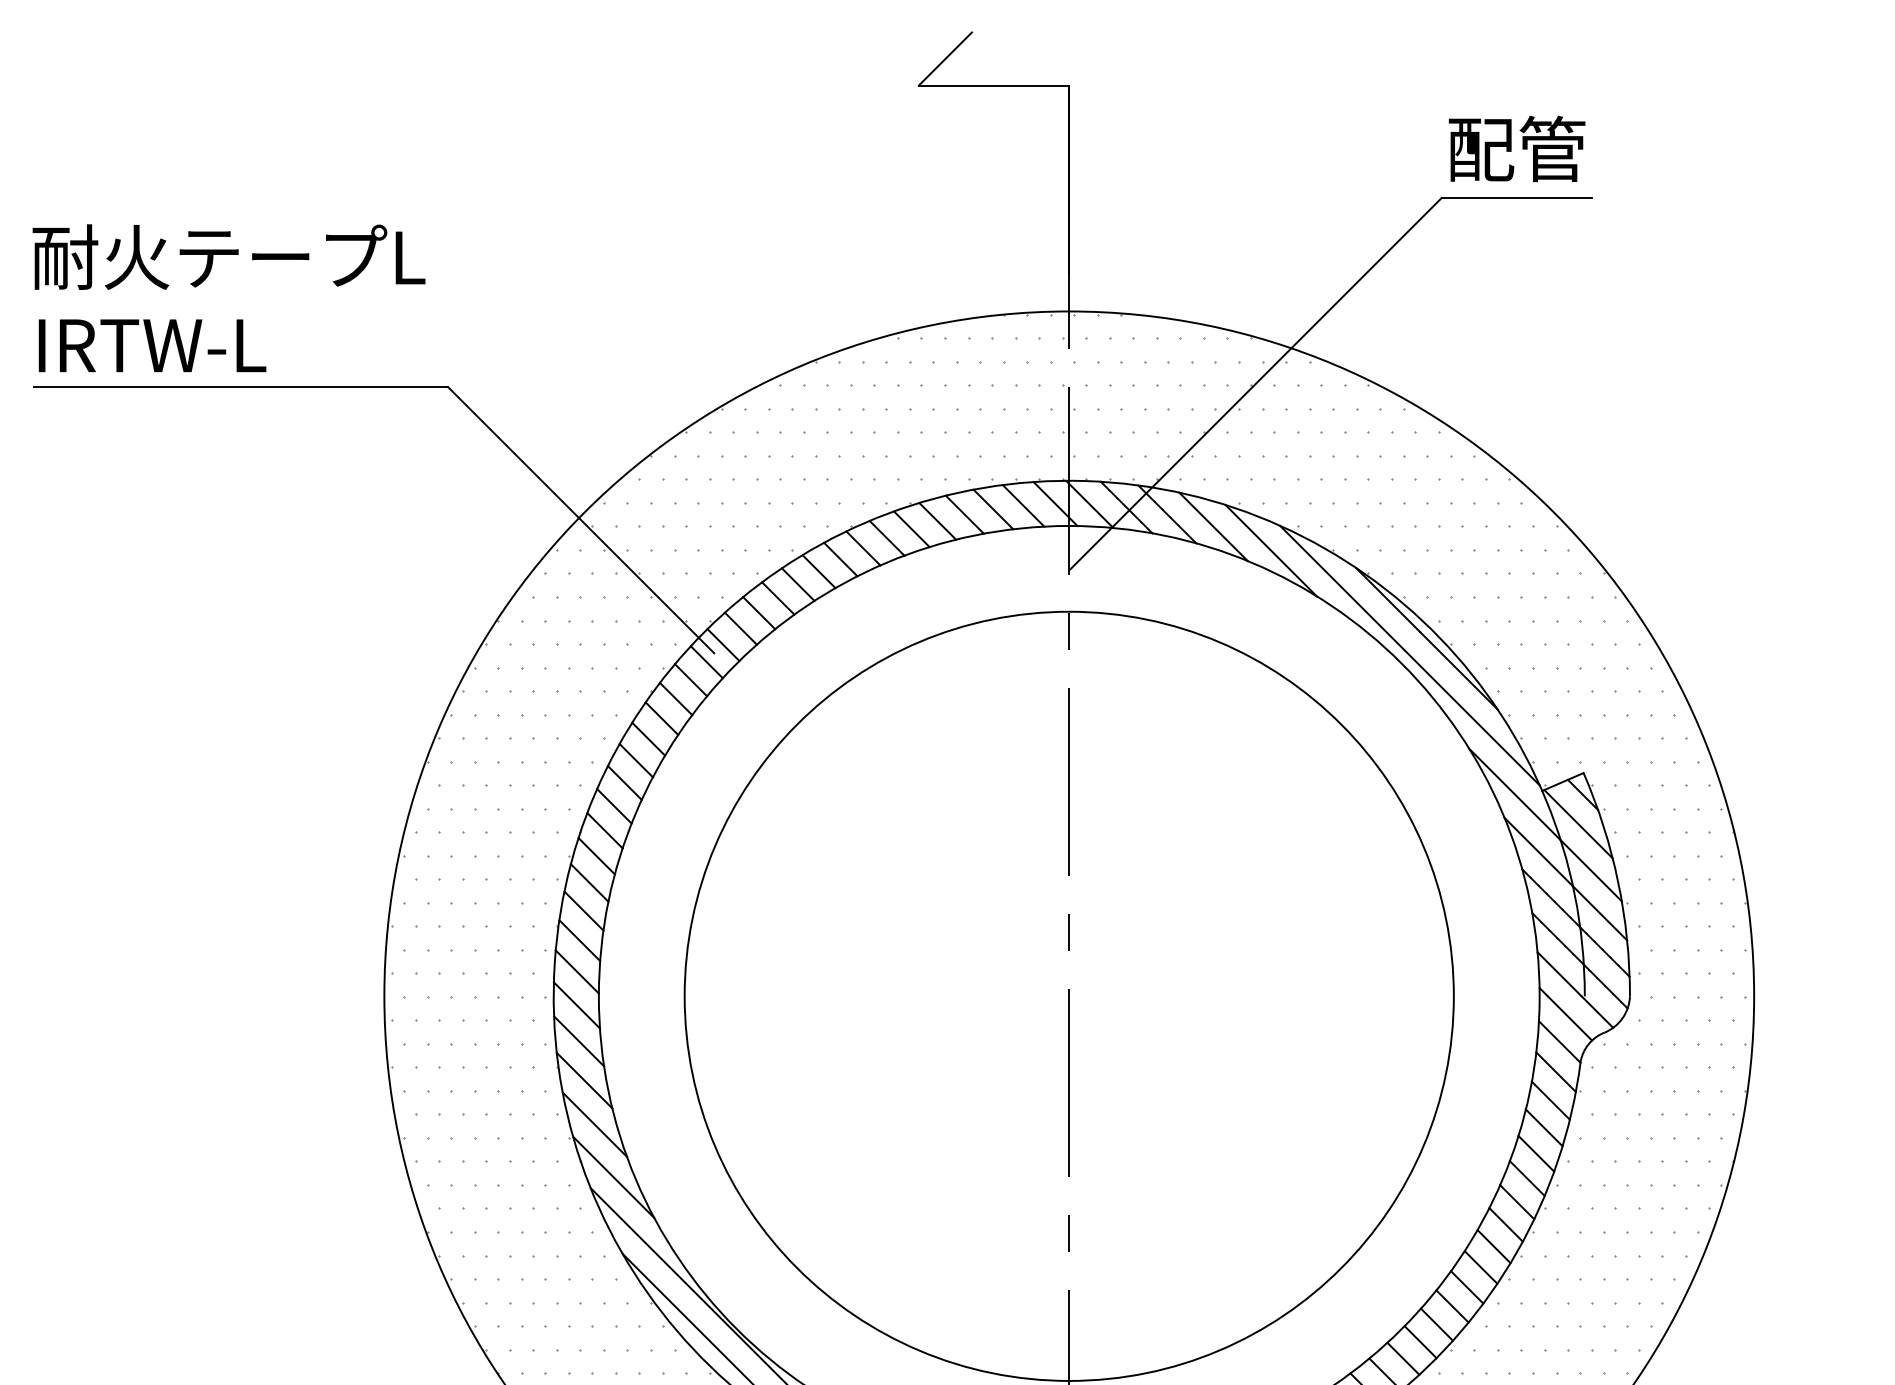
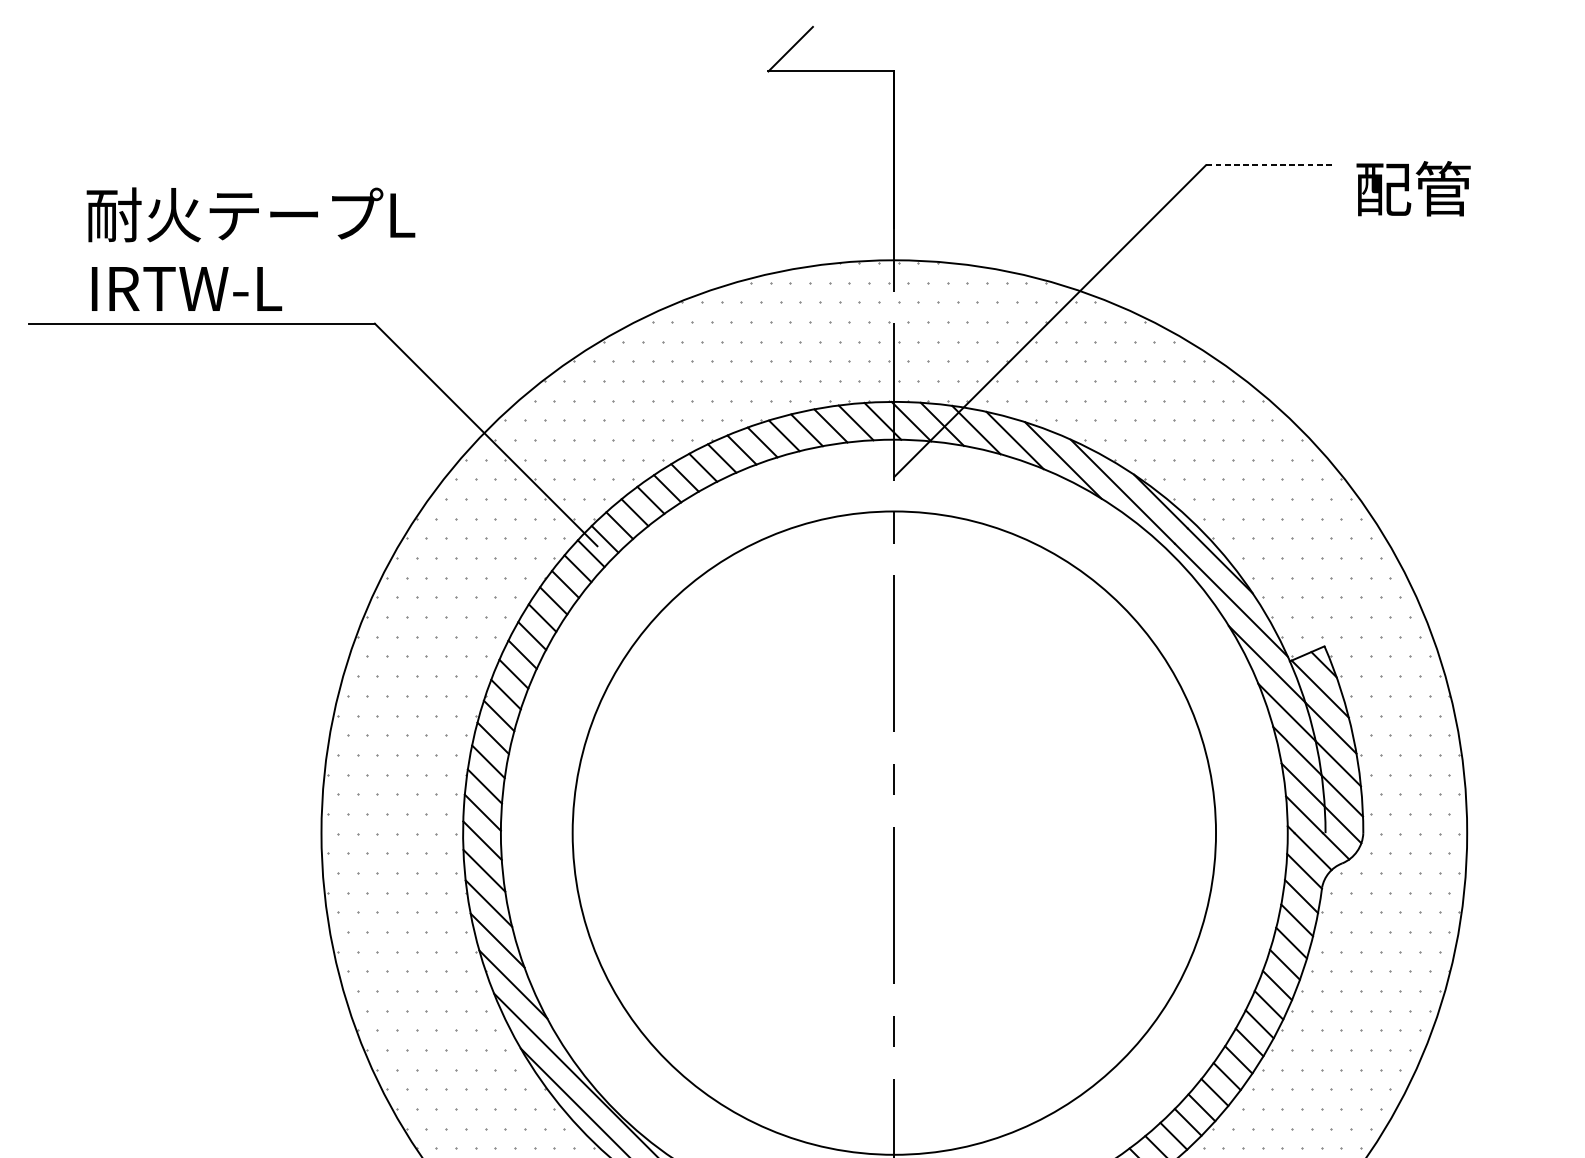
text: (1516, 148) -> (1413, 188), moved
line: (1516, 197) -> (1268, 164), solid -> dashed
text: (228, 298) -> (250, 249), moved

